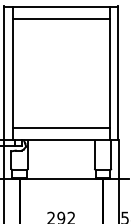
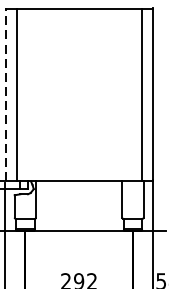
line: (60, 19) -> (78, 25), removed
line: (4, 72) -> (5, 93), solid -> dashed
line: (60, 127) -> (78, 164), removed

